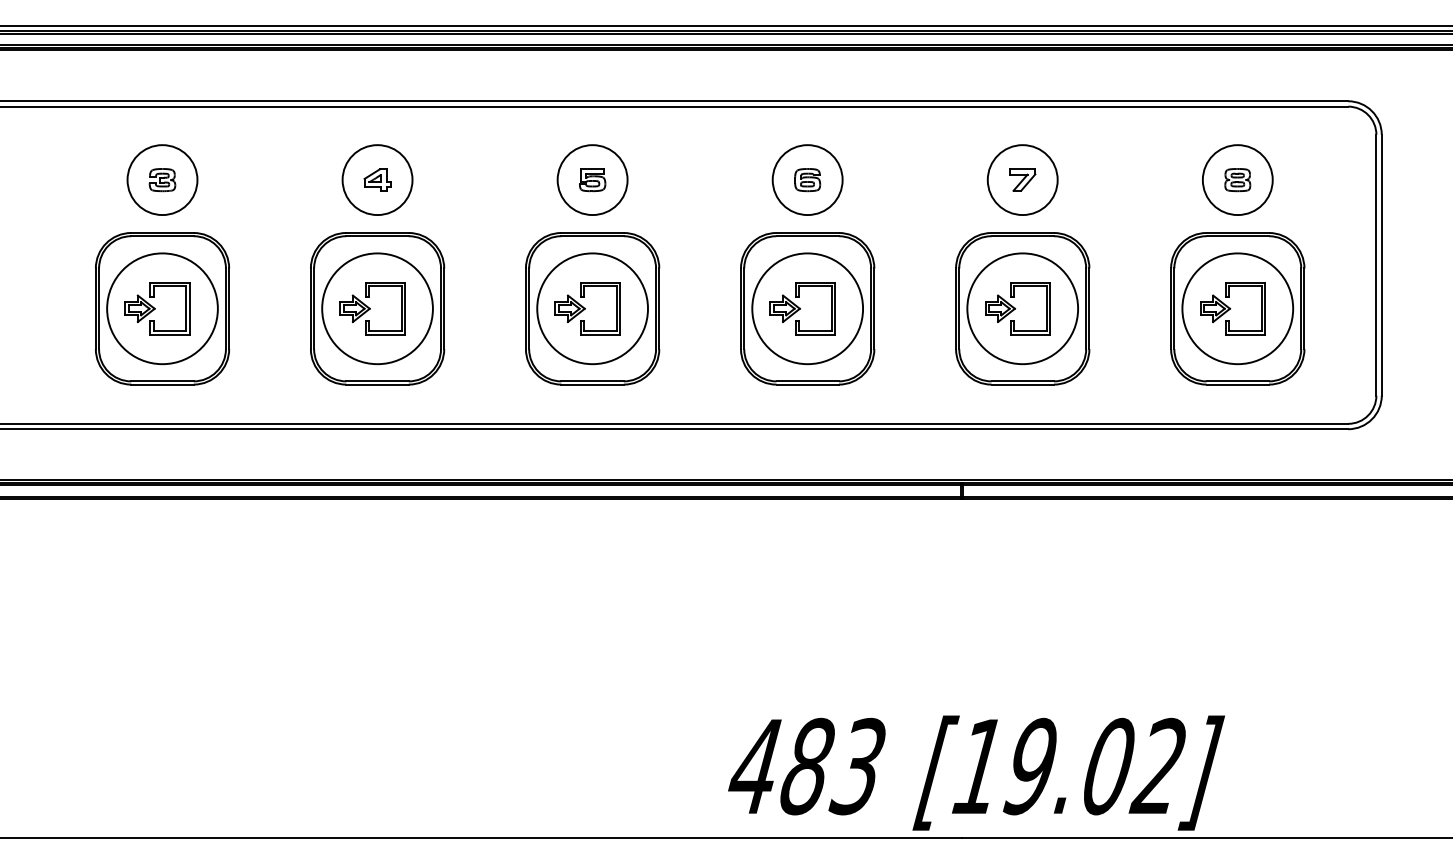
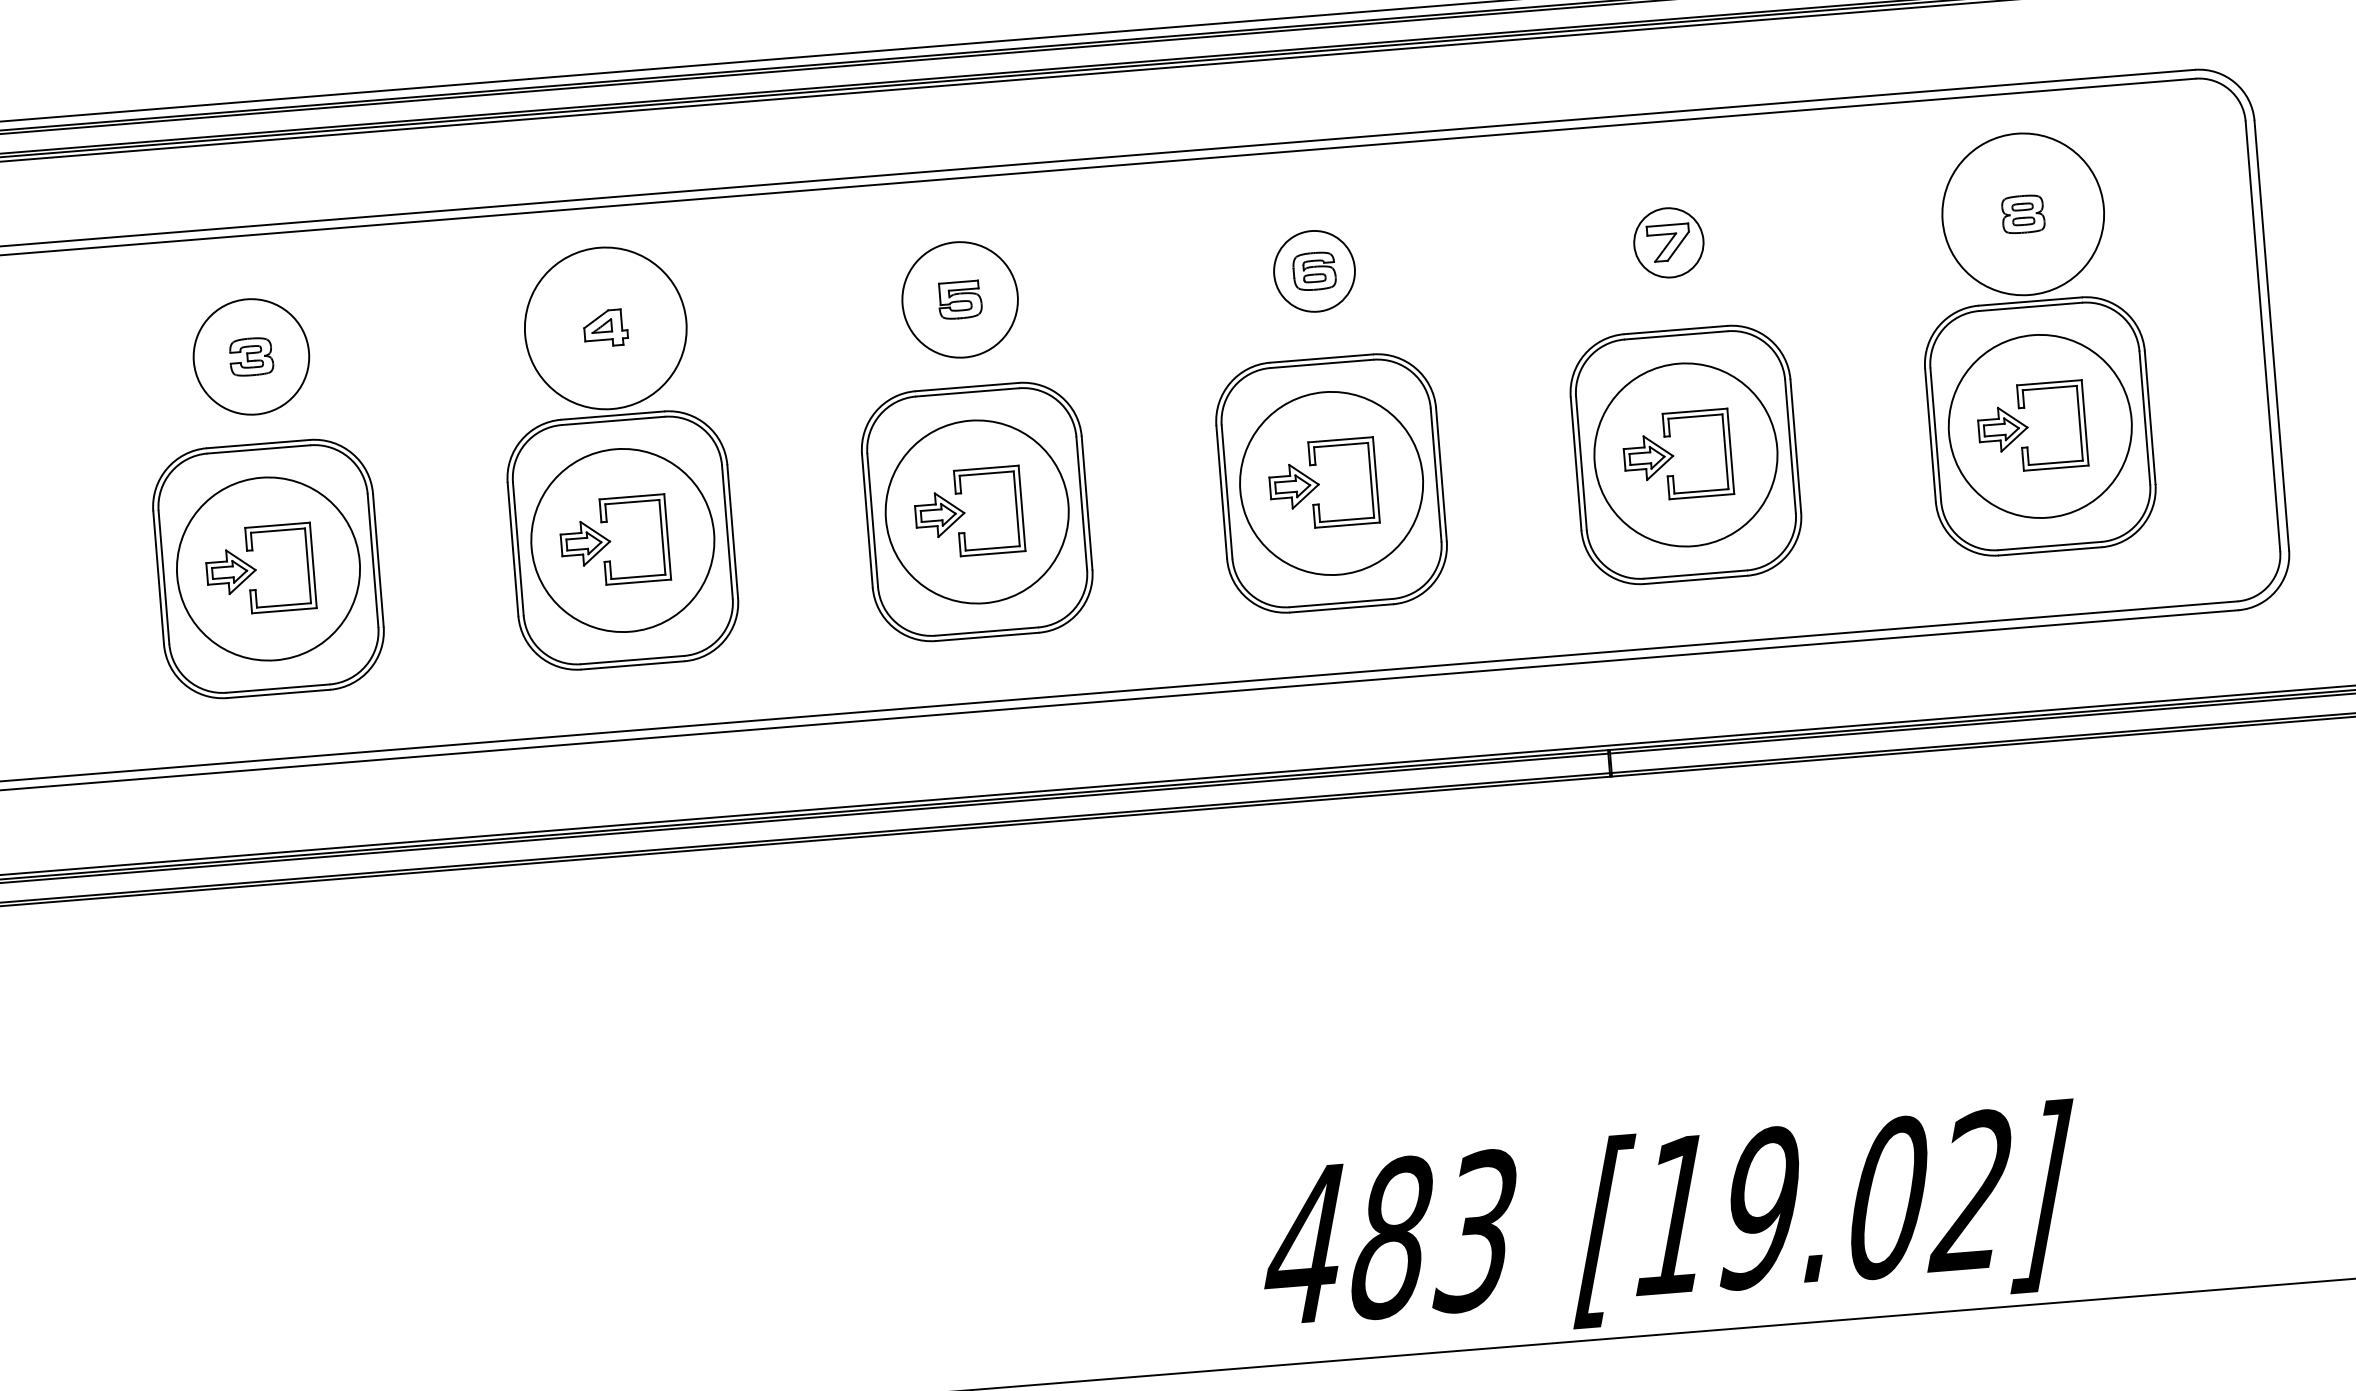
circle: (377, 180) -> (605, 329), size x1.4
circle: (807, 180) -> (1314, 272), size x0.7
circle: (1022, 180) -> (1668, 243), size x0.6
circle: (1237, 180) -> (2022, 215), size x1.4

